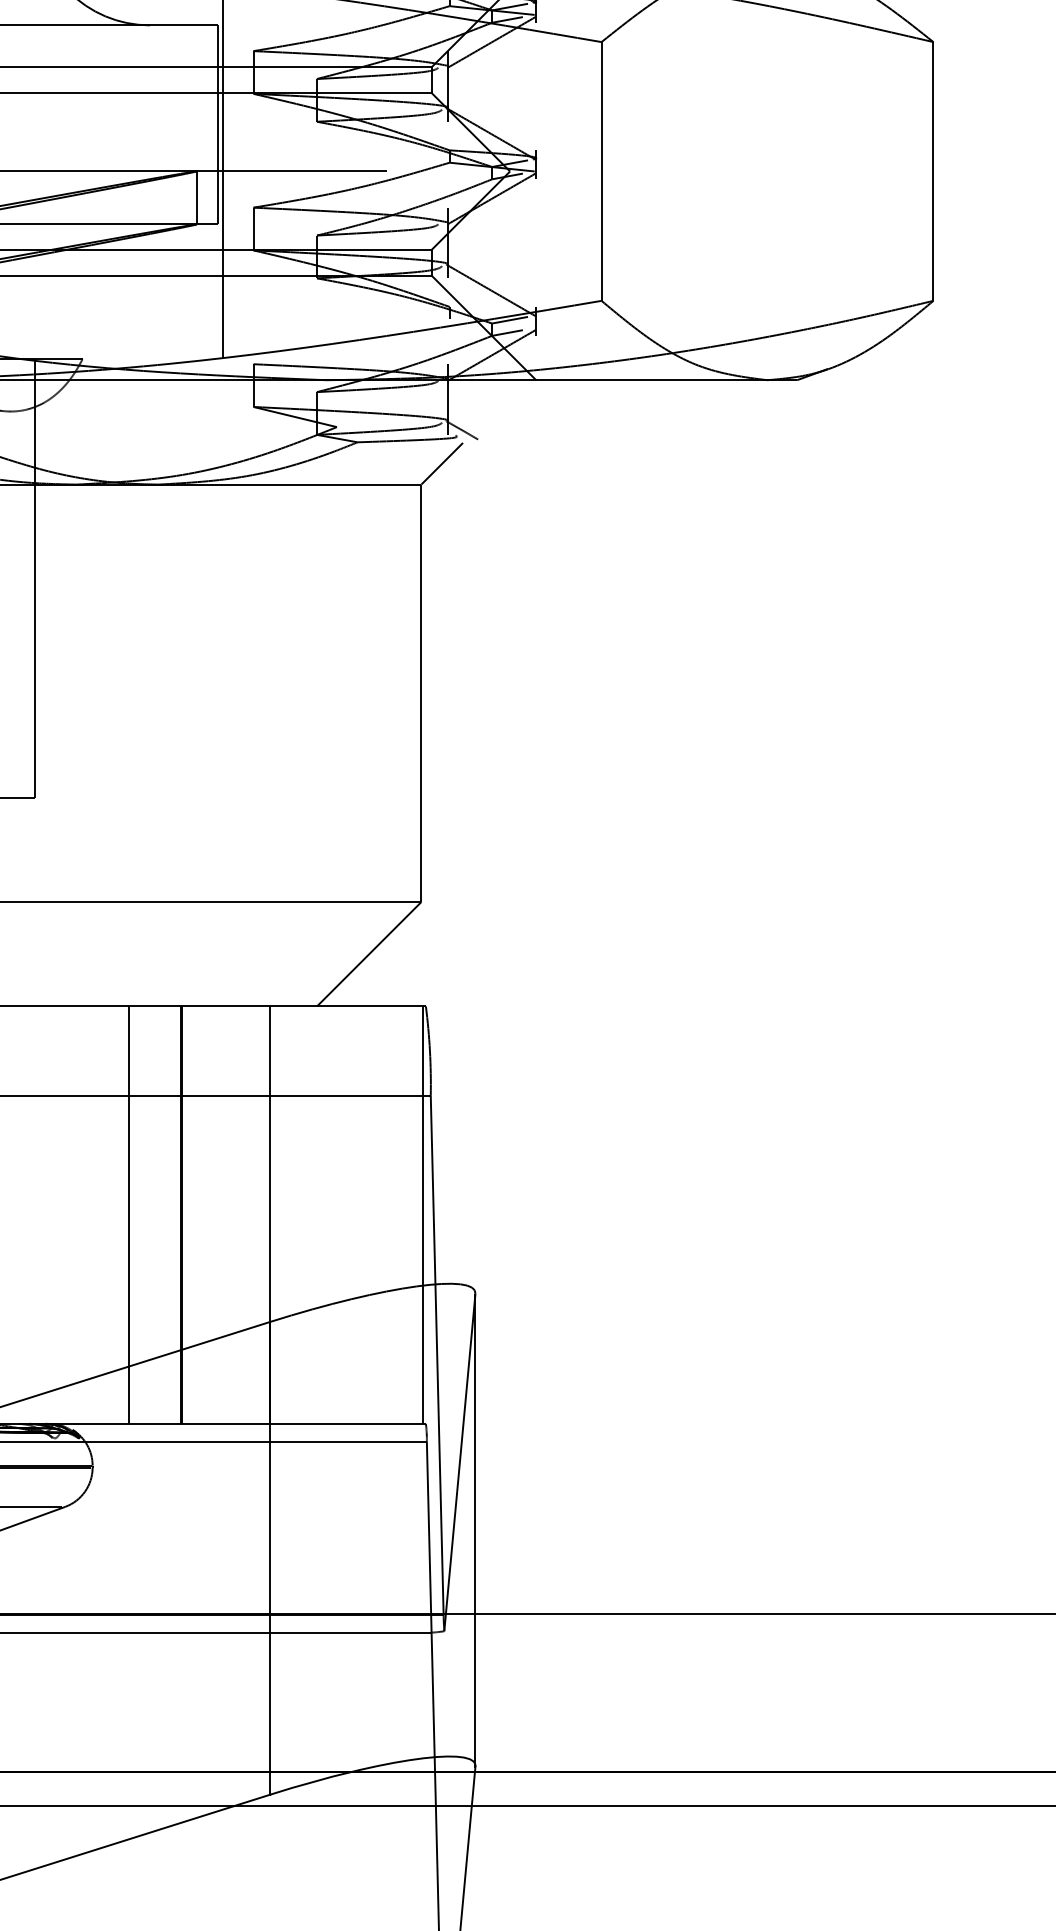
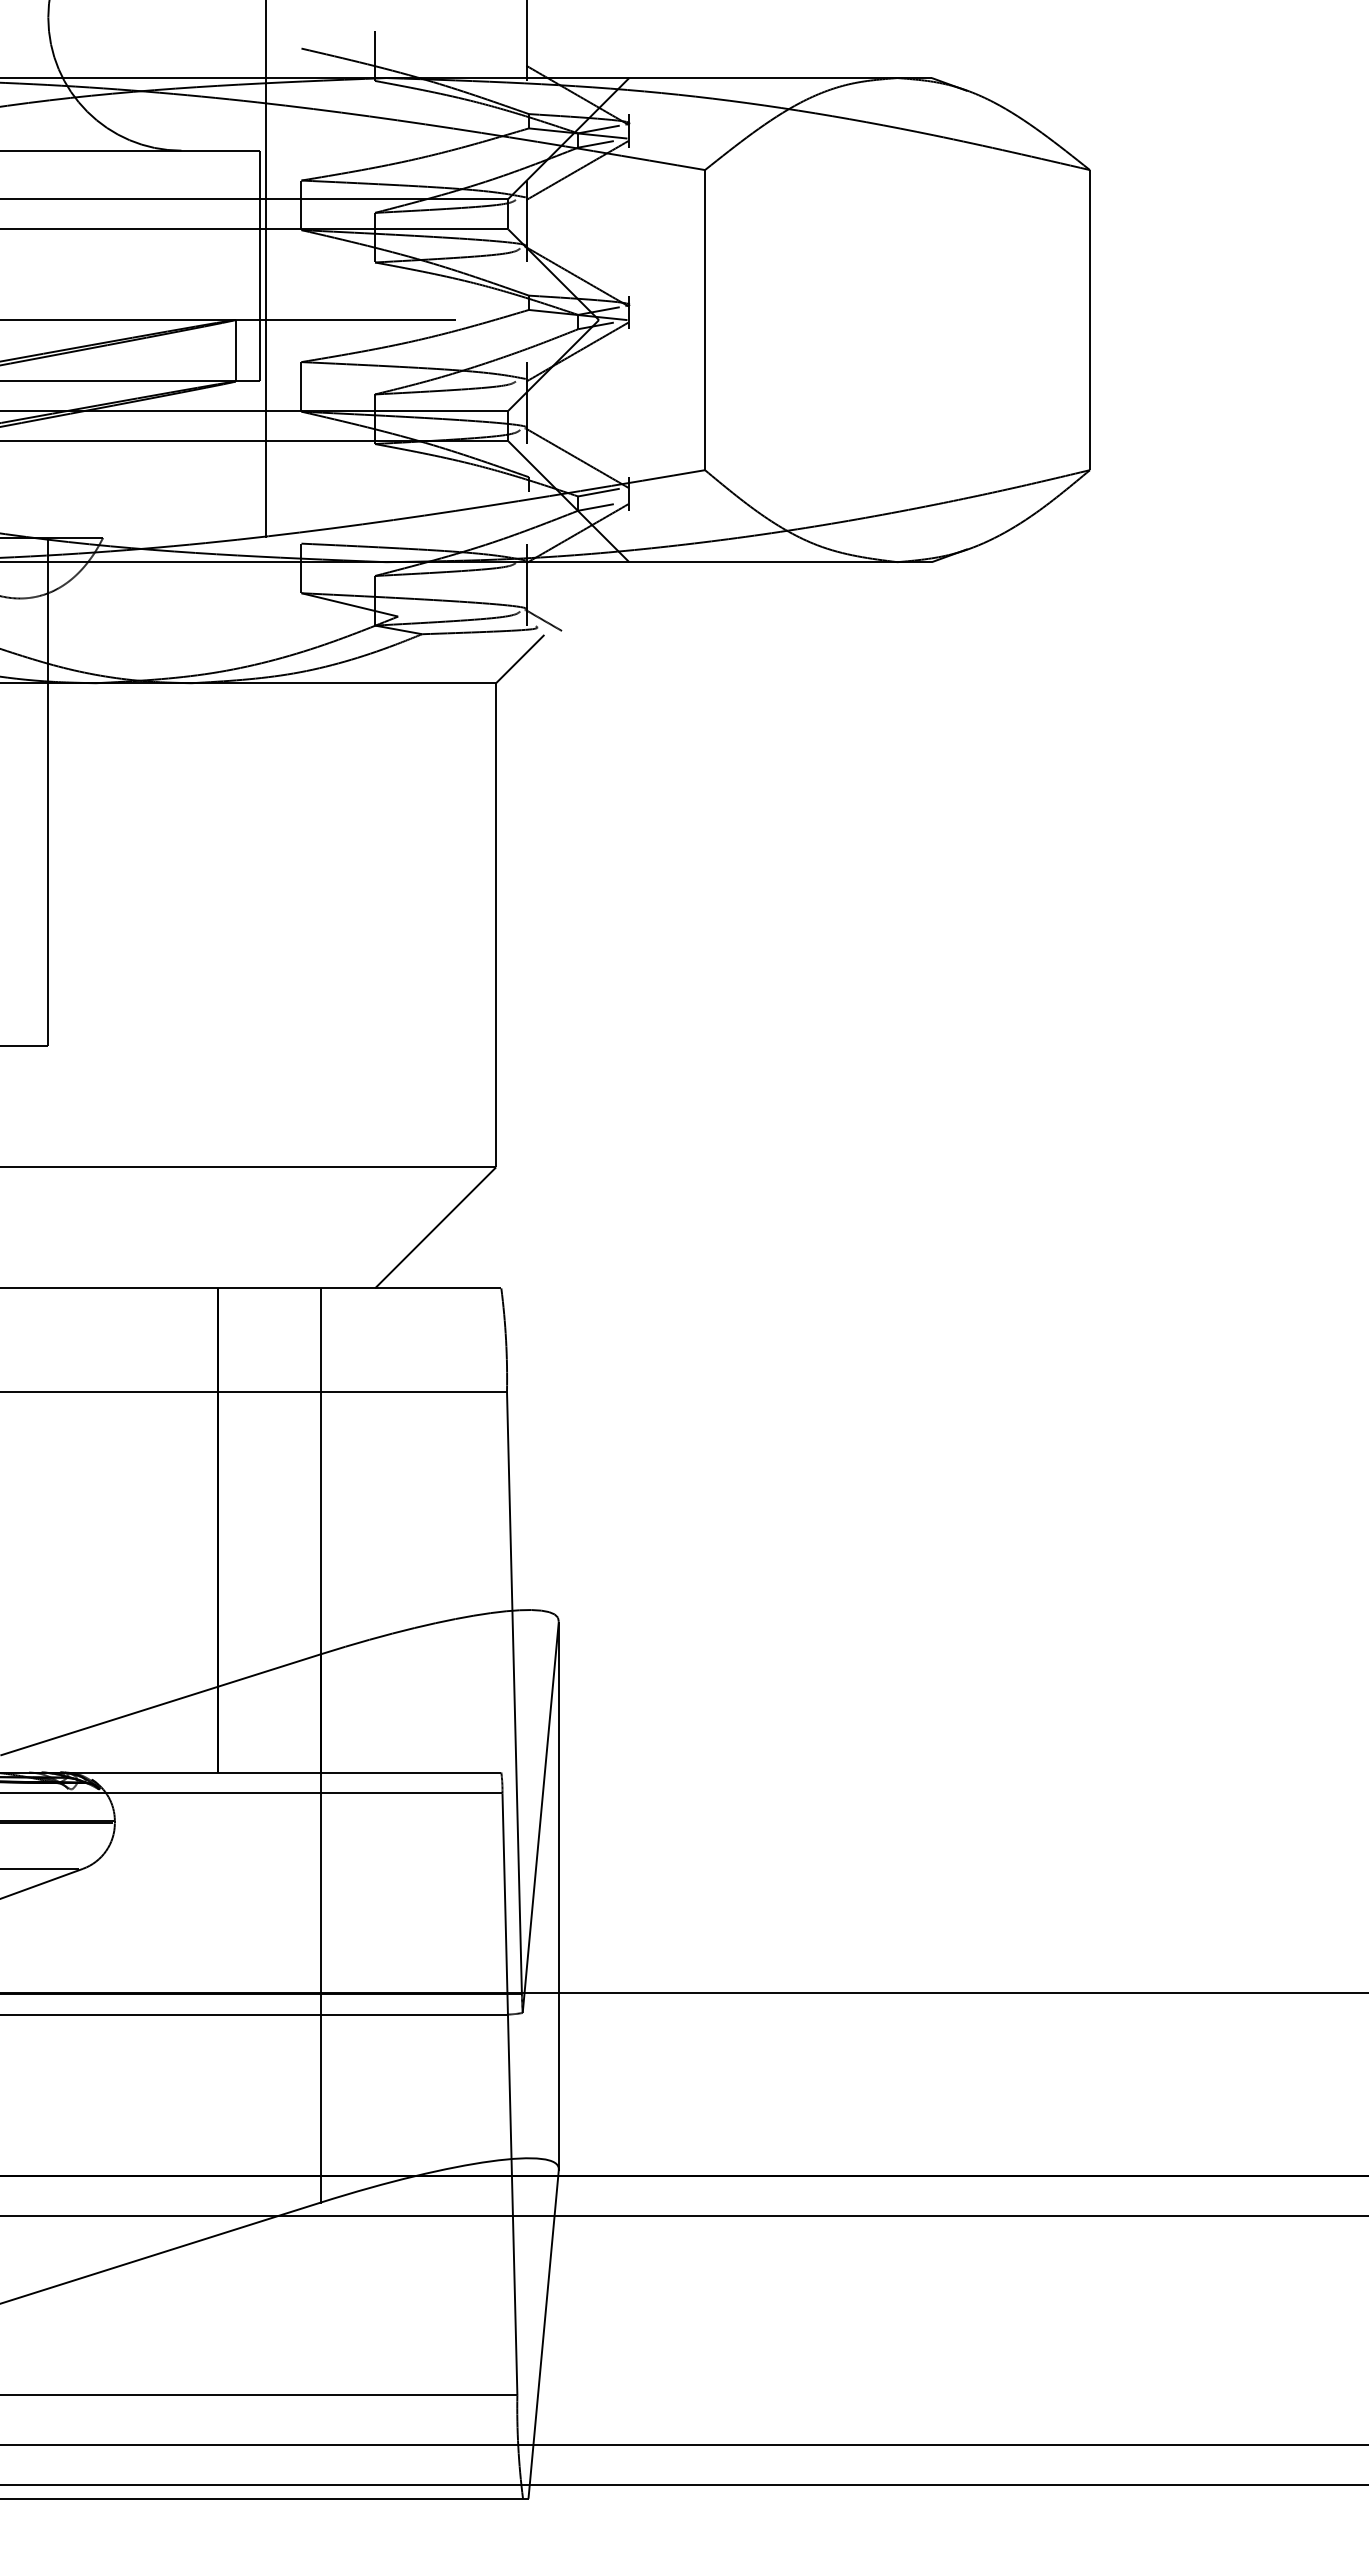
line: (128, 1215) -> (156, 1530), removed
line: (423, 1215) -> (498, 1530), removed

